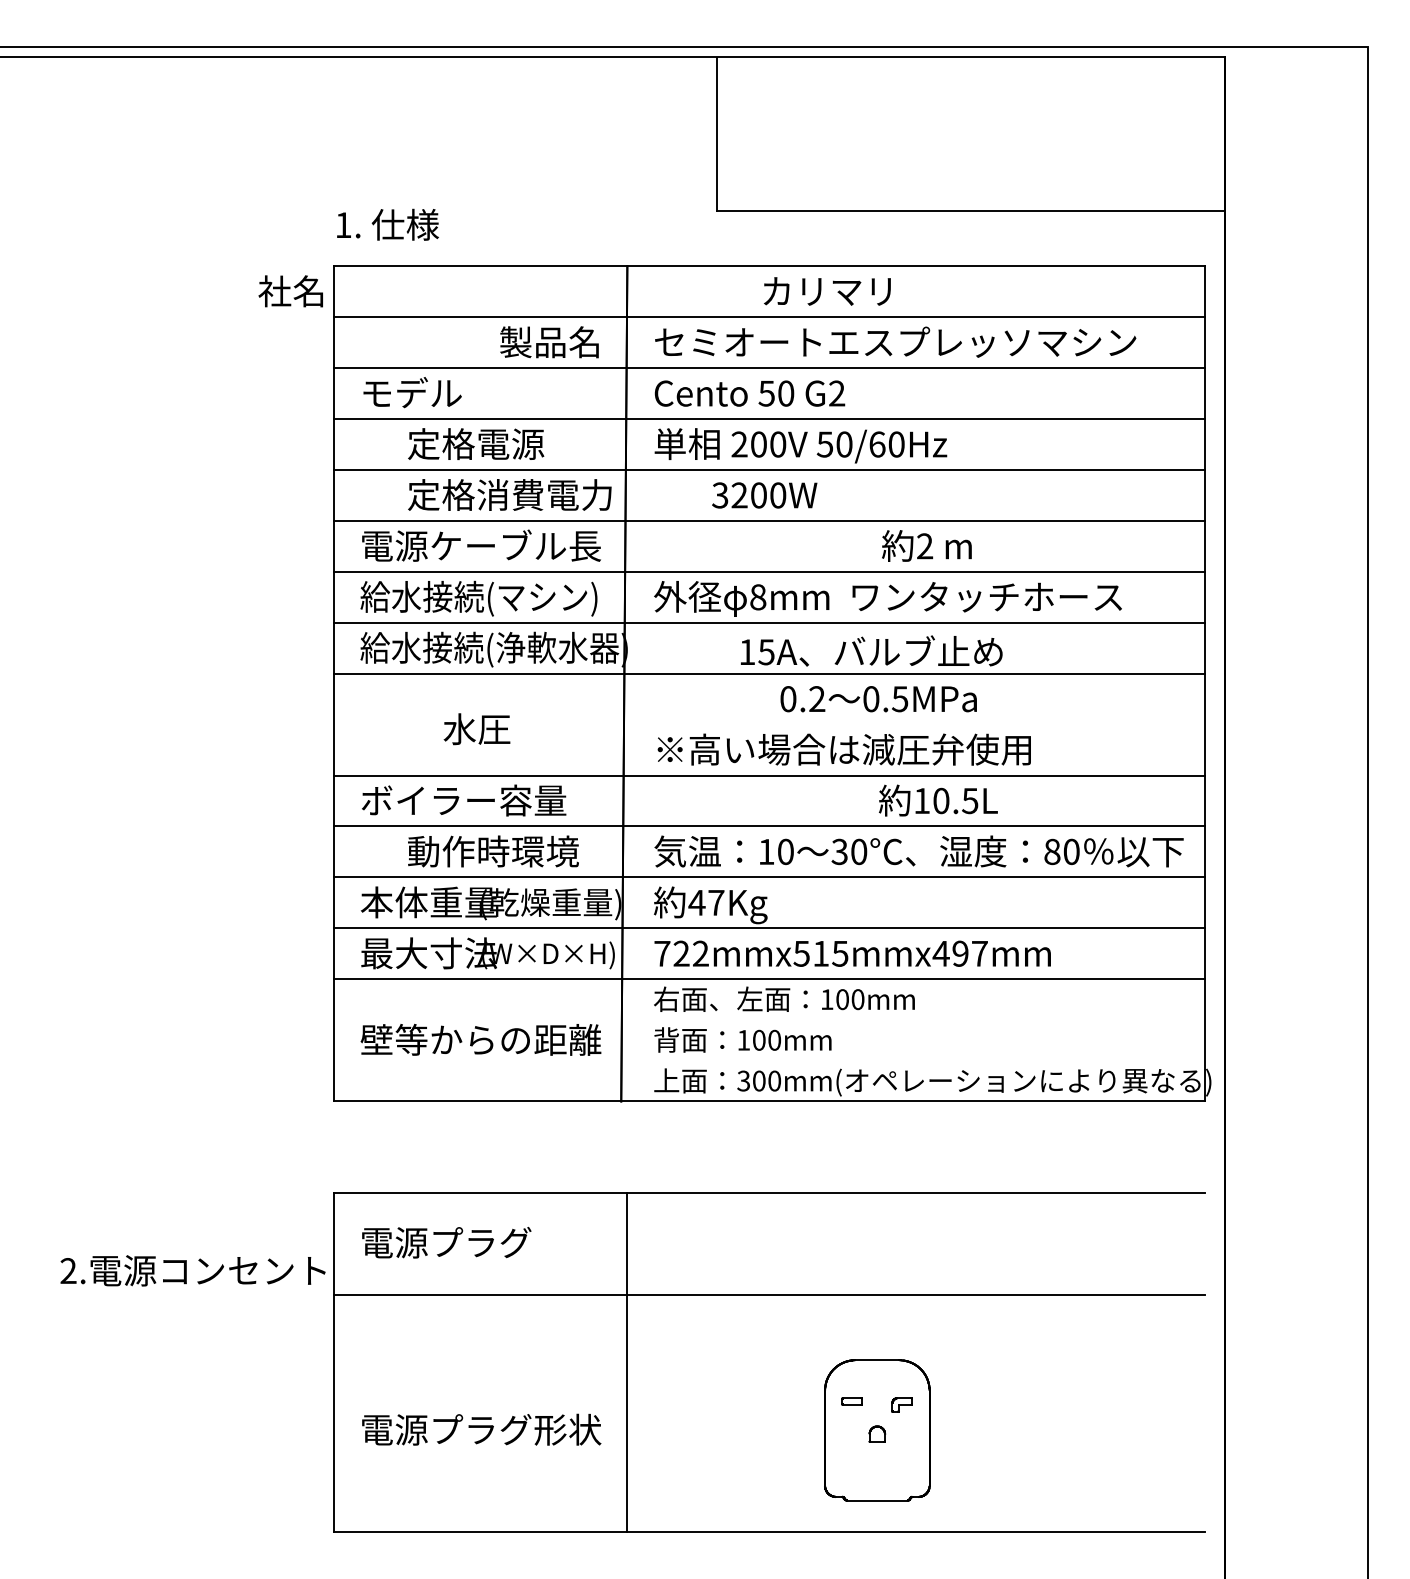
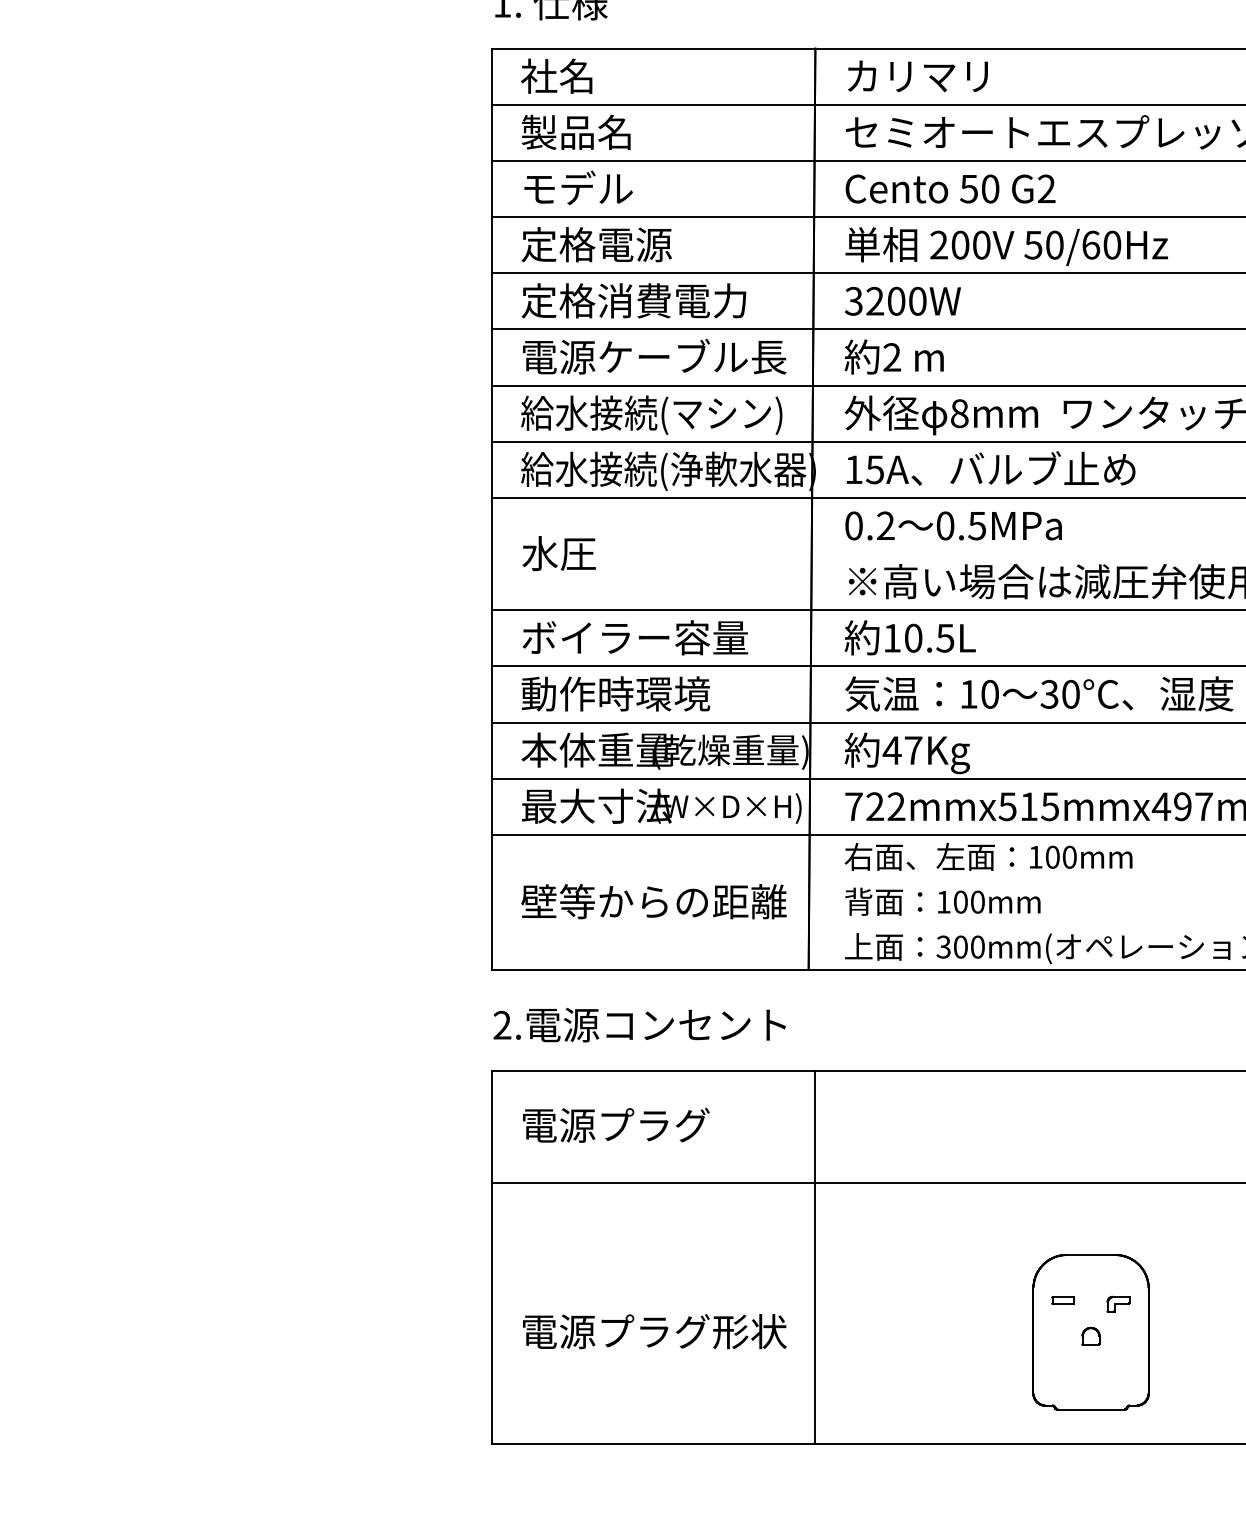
text: (290, 291) -> (556, 76), moved
text: (827, 291) -> (918, 76), moved
text: (549, 342) -> (576, 132), moved
text: (476, 443) -> (597, 244), moved
text: (509, 494) -> (633, 300), moved
text: (764, 495) -> (902, 301), moved
text: (926, 545) -> (893, 356), moved
text: (871, 650) -> (990, 467), moved
text: (878, 699) -> (953, 526), moved
text: (476, 729) -> (558, 553), moved
text: (938, 800) -> (910, 637), moved
text: (493, 851) -> (615, 693), moved
text: (192, 1270) -> (639, 1024), moved

